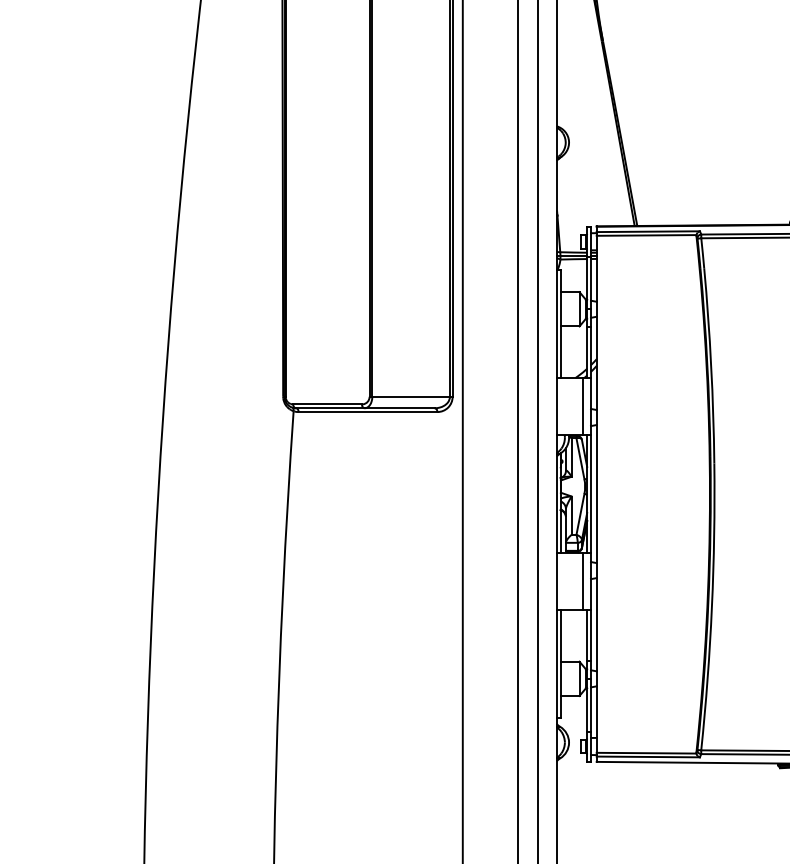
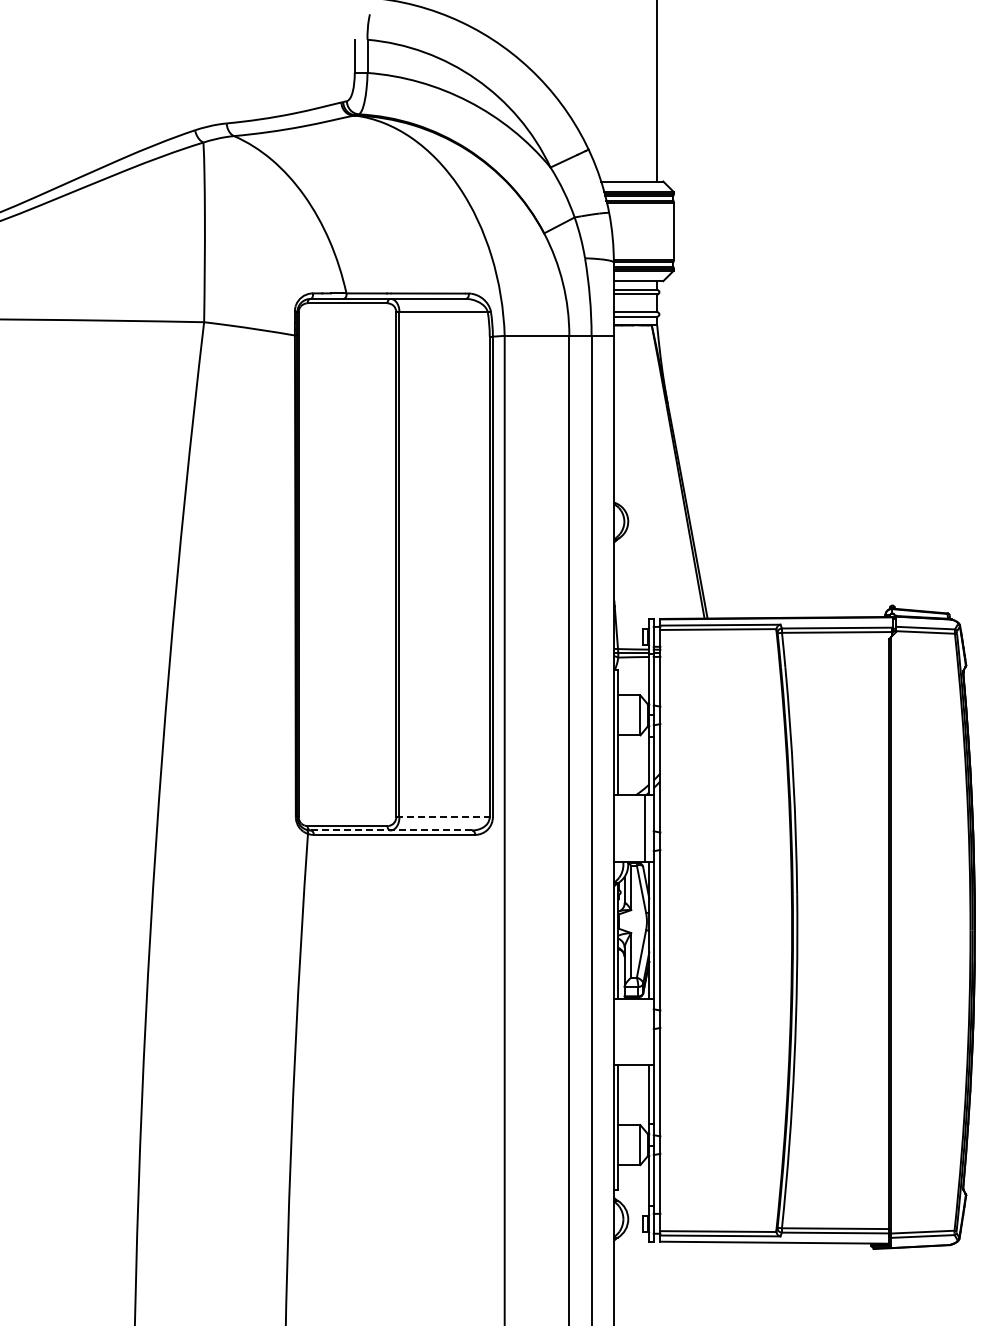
line: (411, 397) -> (445, 817), solid -> dashed
line: (365, 408) -> (391, 830), solid -> dashed
line: (583, 581) -> (644, 1032), removed

